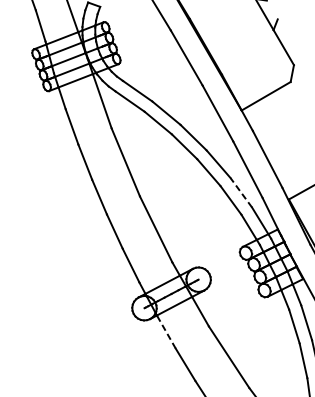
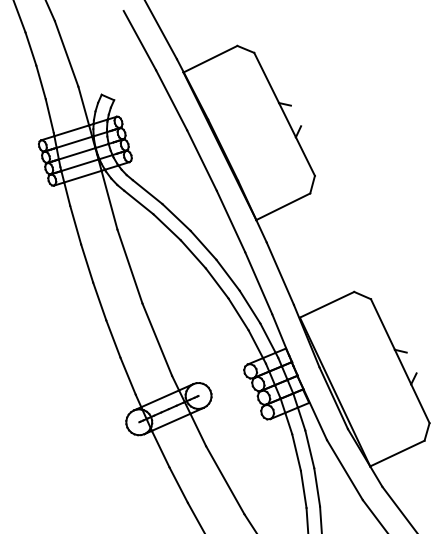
line: (240, 192) -> (249, 306), dashed -> solid
line: (167, 332) -> (161, 449), dashed -> solid

